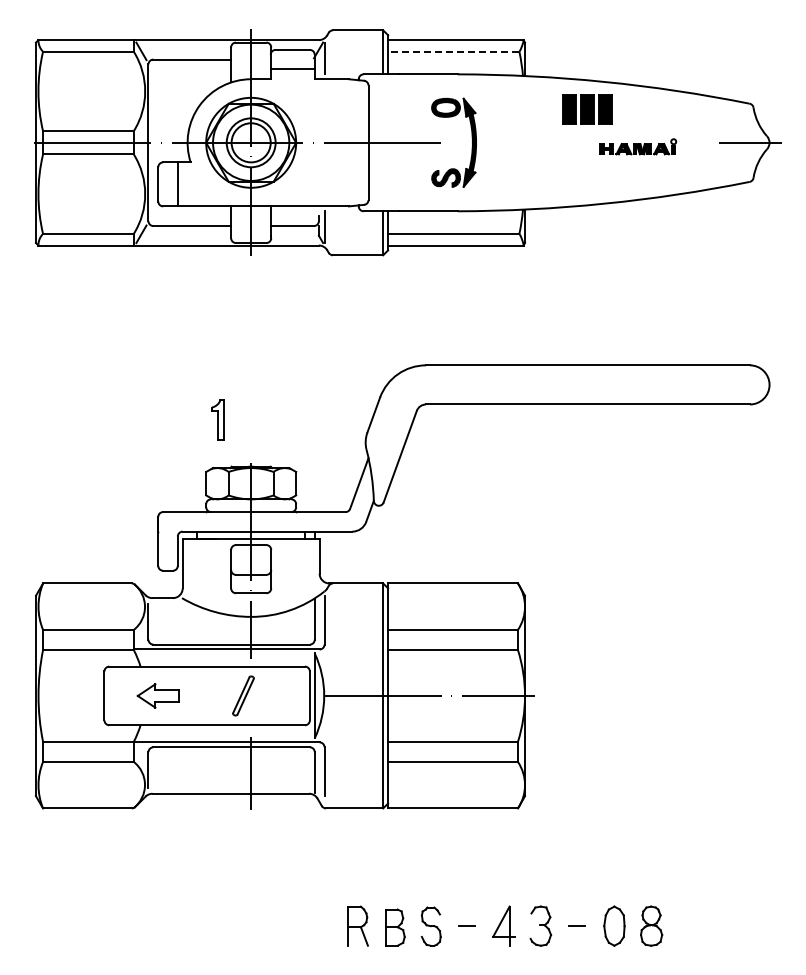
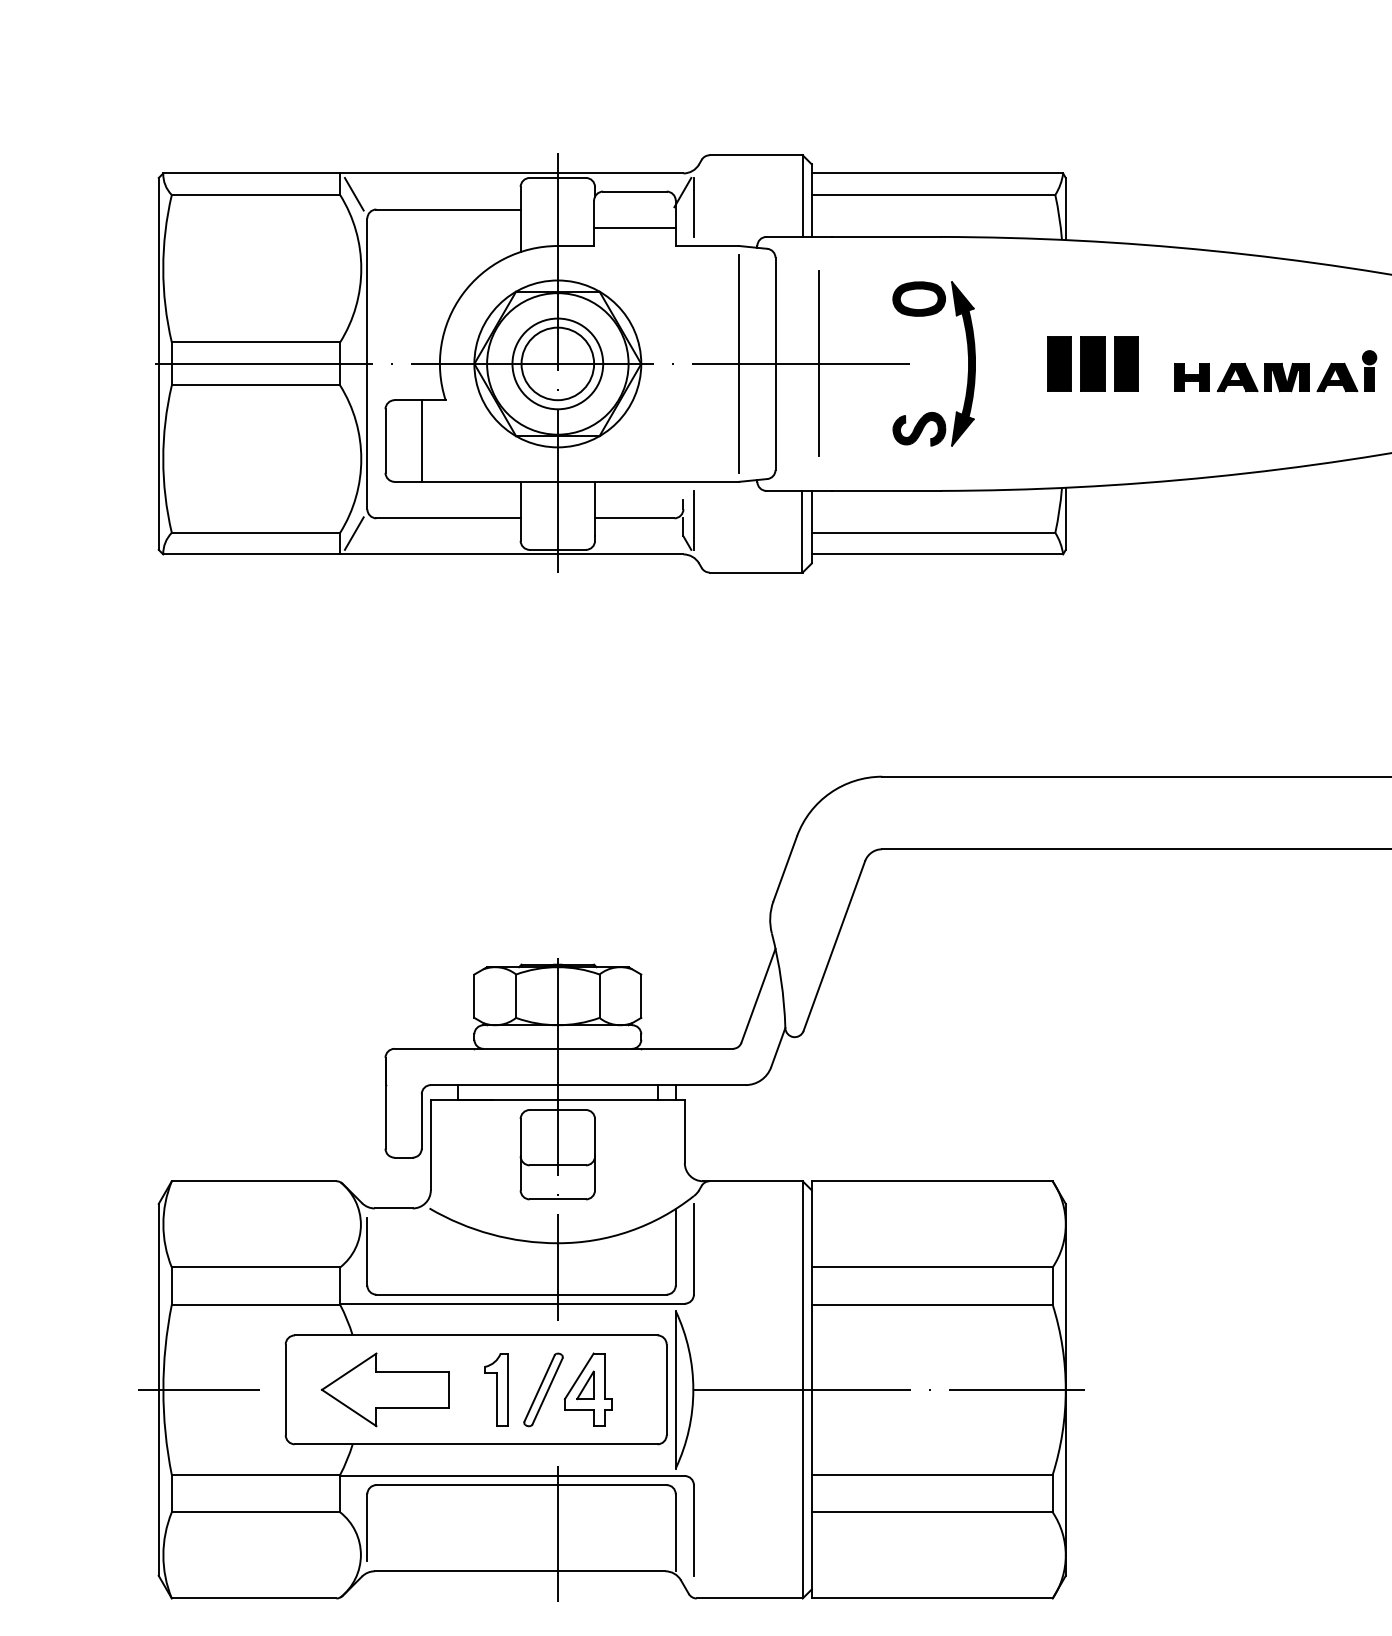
line: (453, 51) -> (933, 194), dashed -> solid
part: (587, 109) -> (1092, 363), moved
line: (348, 142) -> (738, 363), added
line: (391, 142) -> (818, 363), added
part: (638, 146) -> (1276, 370), size x1.43
part: (217, 419) -> (495, 1389), moved
line: (57, 695) -> (198, 1389), added
part: (158, 695) -> (385, 1389), size x1.67
part: (267, 695) -> (588, 1389), added

